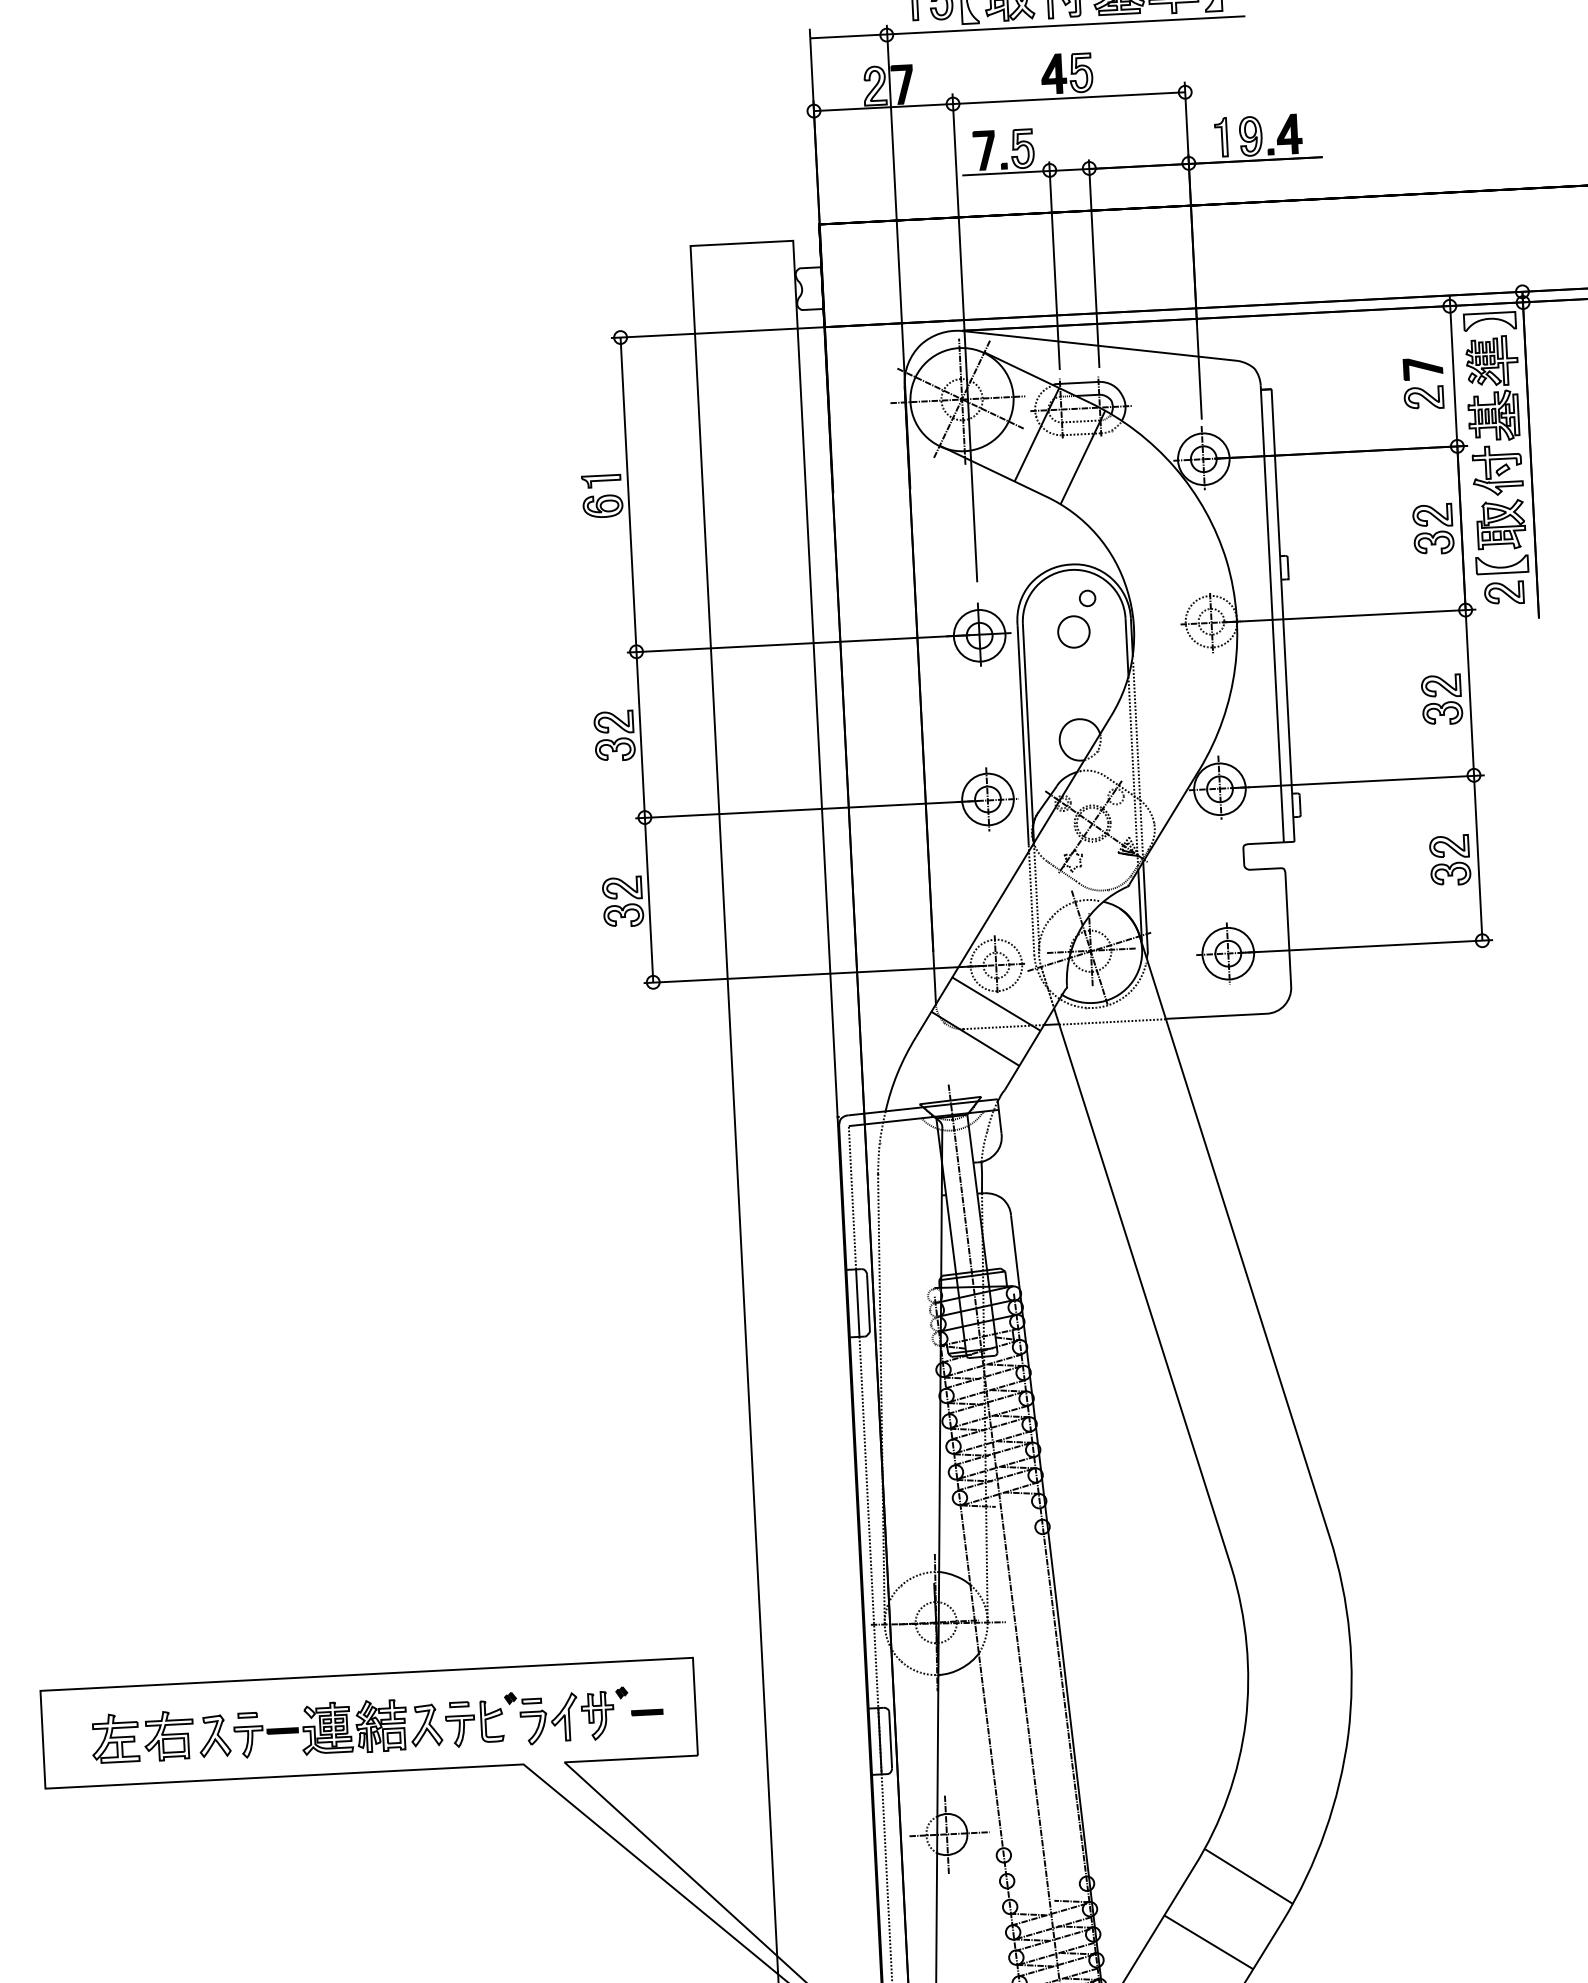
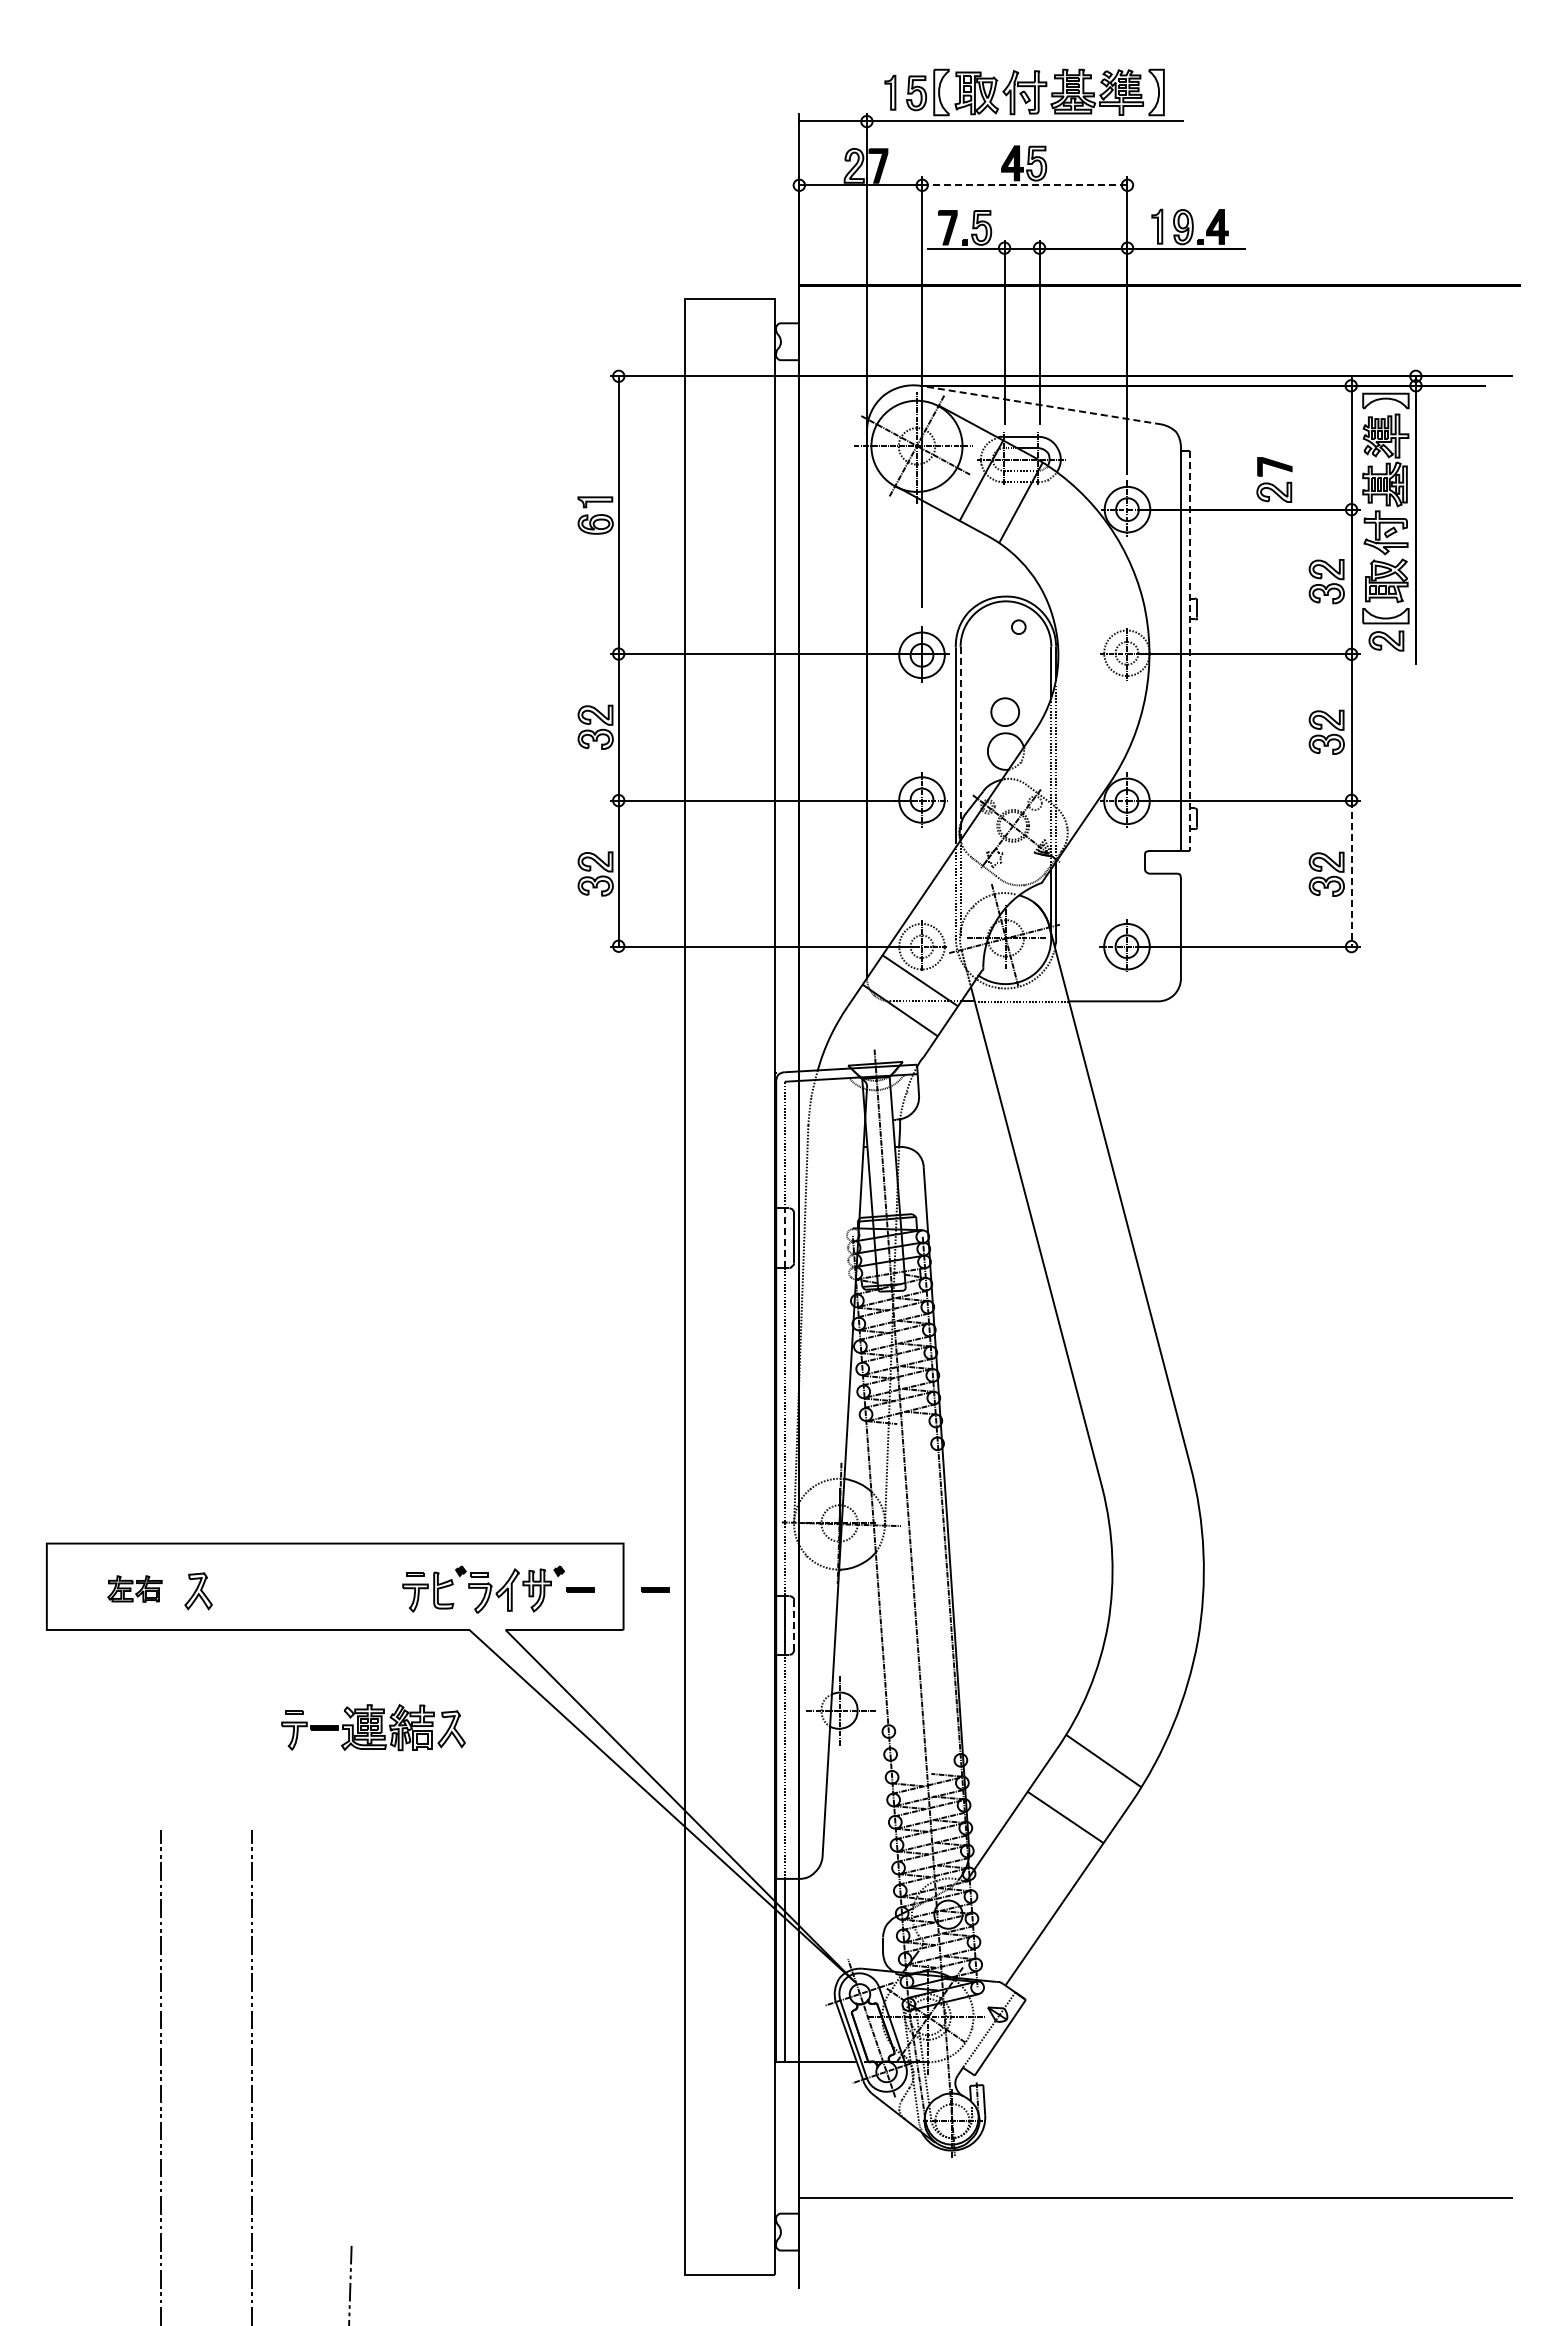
line: (1068, 98) -> (1024, 185), solid -> dashed
line: (1100, 346) -> (1041, 405), solid -> dashed
part: (1423, 383) -> (1274, 479), moved
line: (1283, 614) -> (1190, 650), solid -> dashed
part: (1073, 631) -> (1004, 711), moved
line: (1028, 733) -> (960, 743), solid -> dashed
line: (1478, 858) -> (1351, 873), solid -> dashed
line: (857, 1303) -> (784, 1238), solid -> dashed
part: (731, 1707) -> (655, 1589), added
part: (338, 1727) -> (373, 1727), moved
part: (142, 1736) -> (134, 1588), size x0.6
line: (891, 1740) -> (794, 1625), solid -> dashed

